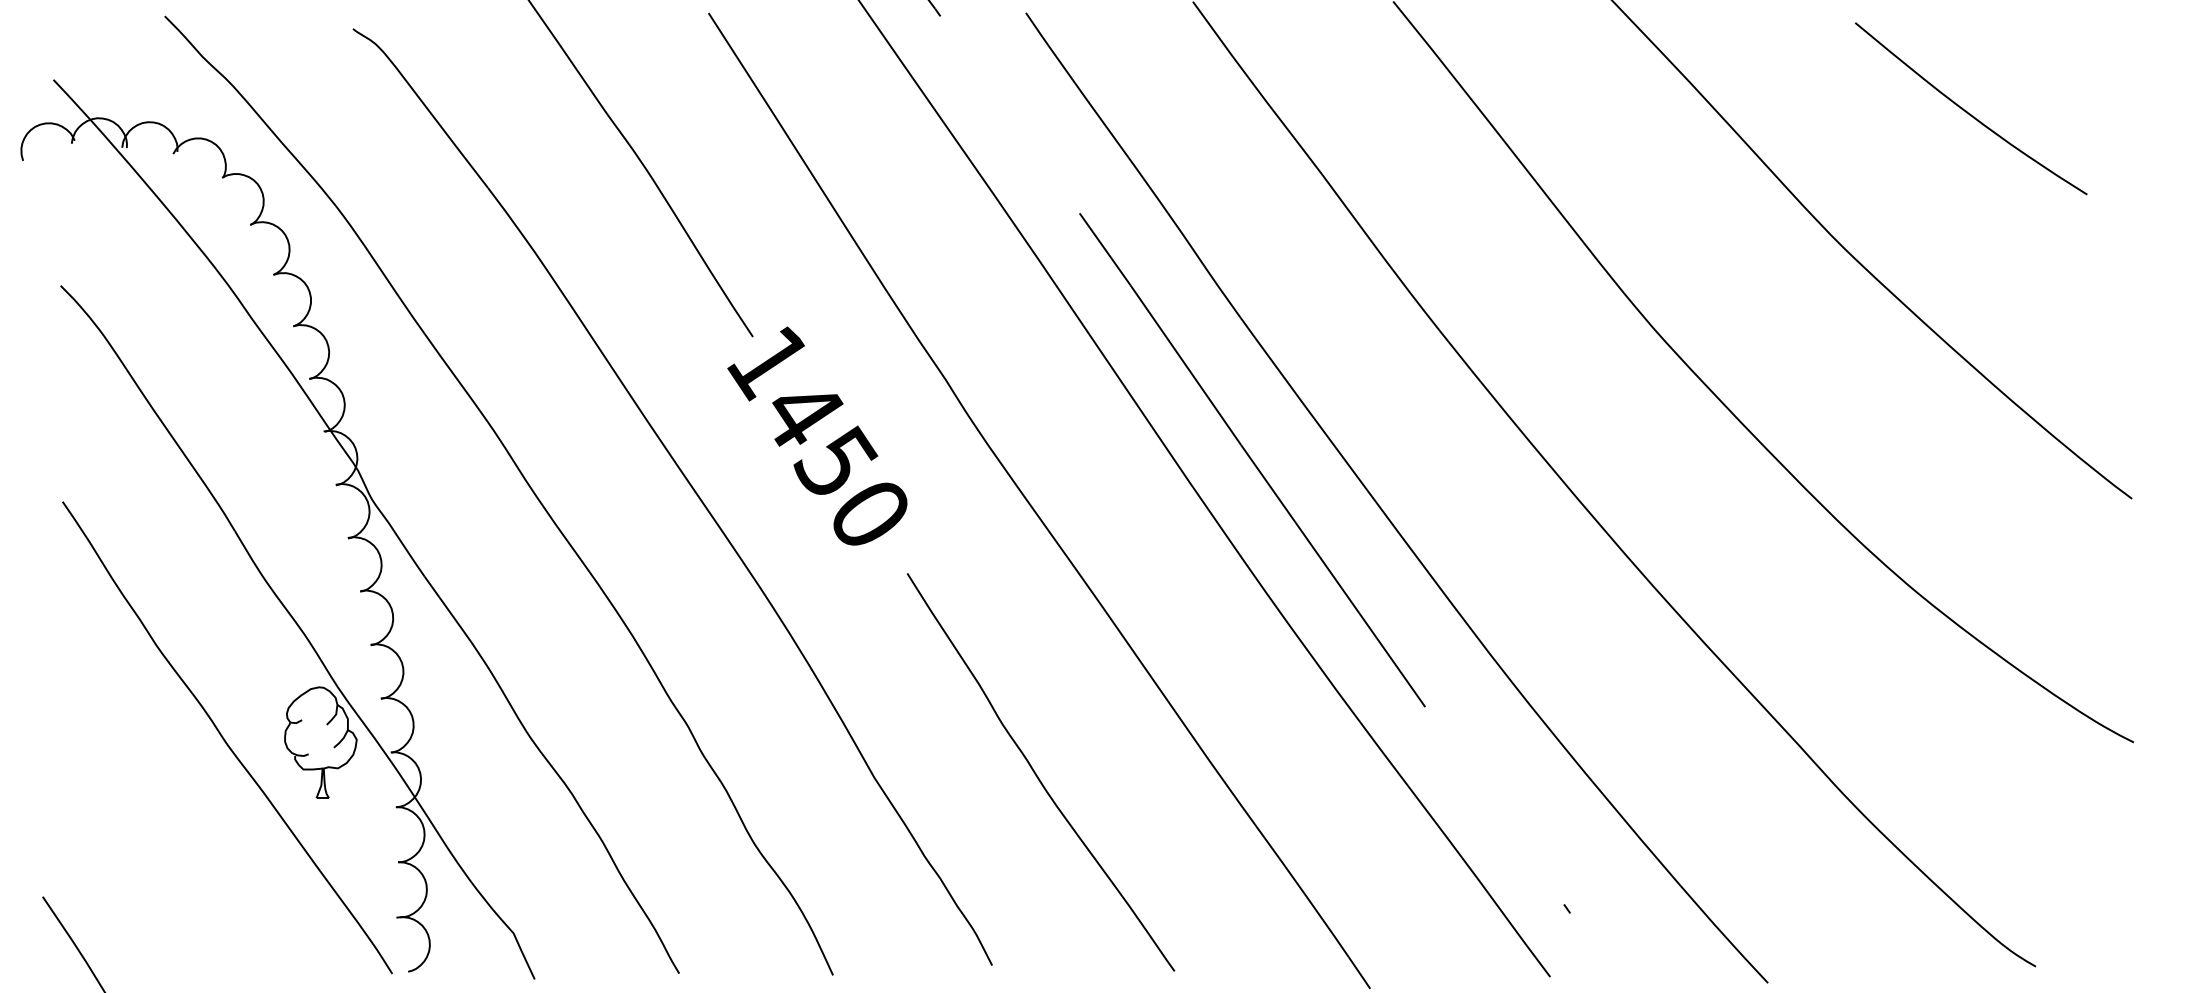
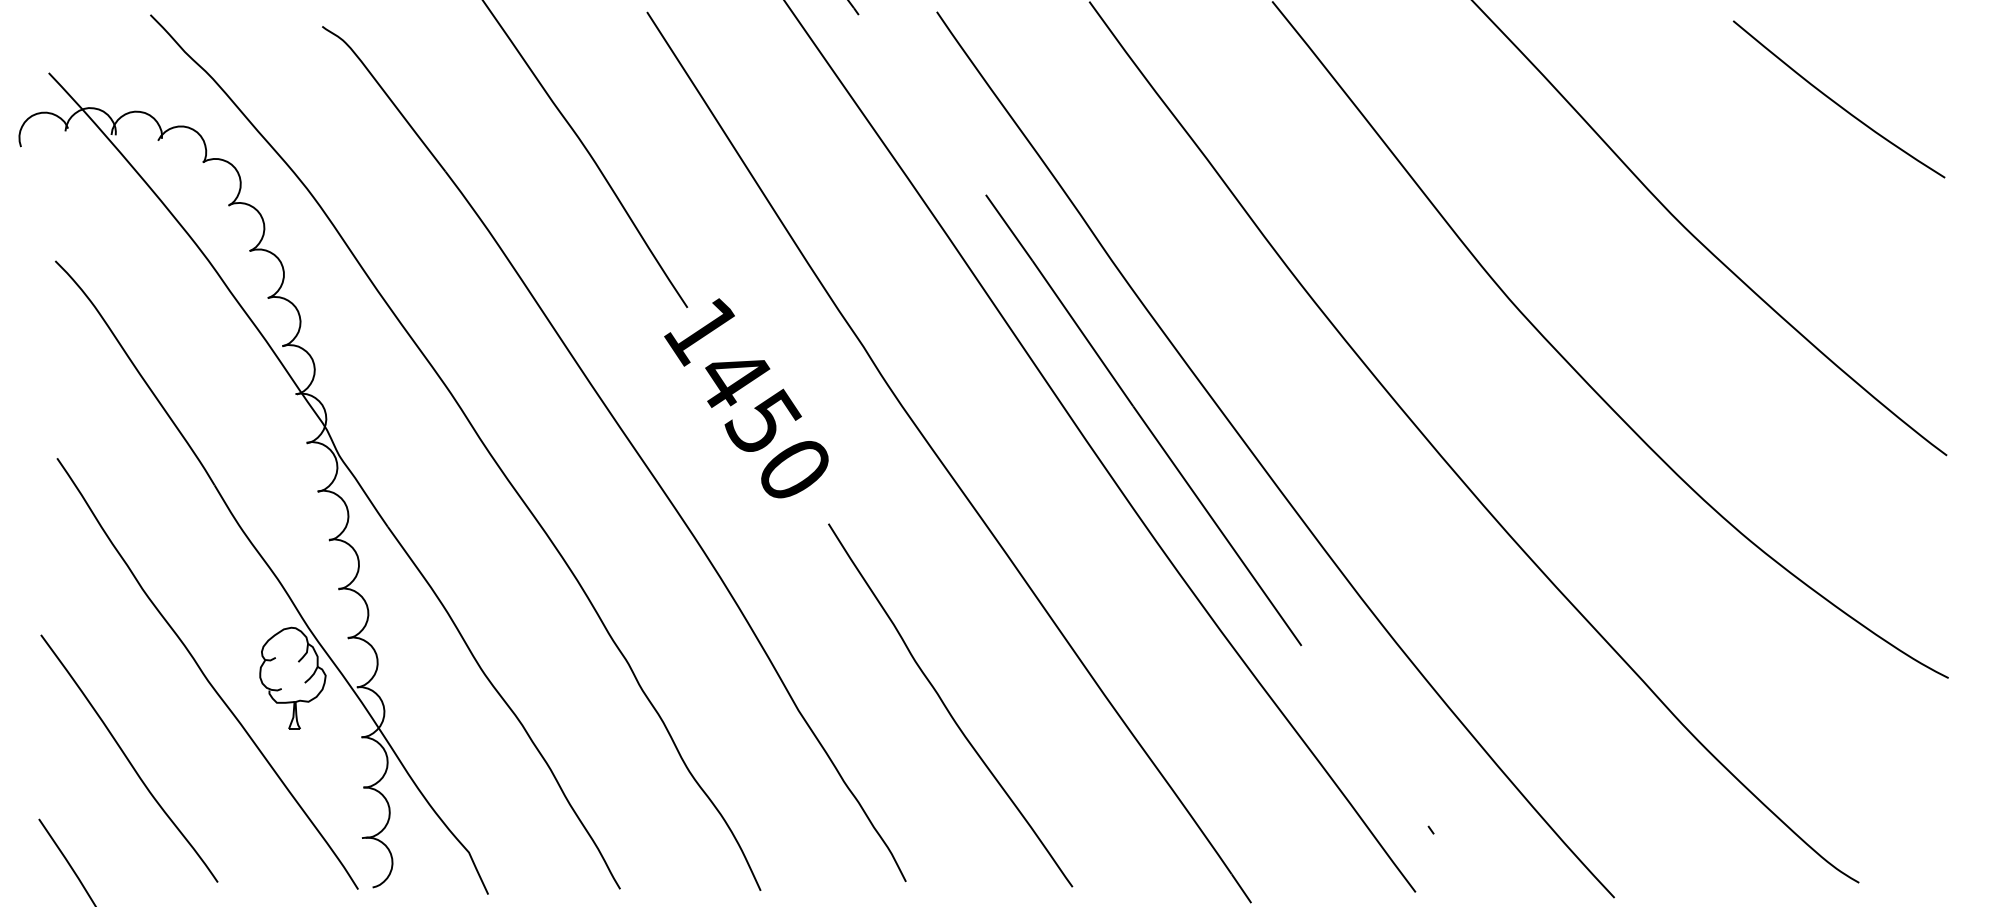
curve: (1967, 111) -> (1835, 101), moved
curve: (140, 830) -> (128, 758), added

